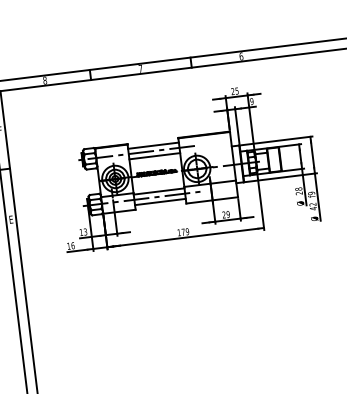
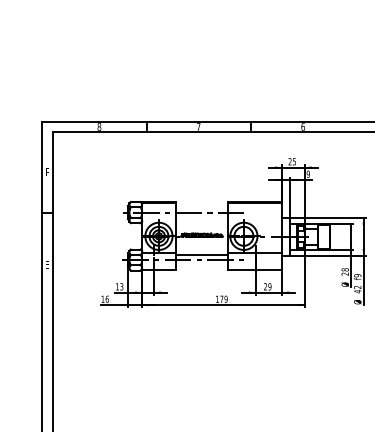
line: (152, 146) -> (201, 207), removed
line: (154, 156) -> (201, 218), removed
line: (159, 202) -> (201, 265), removed

